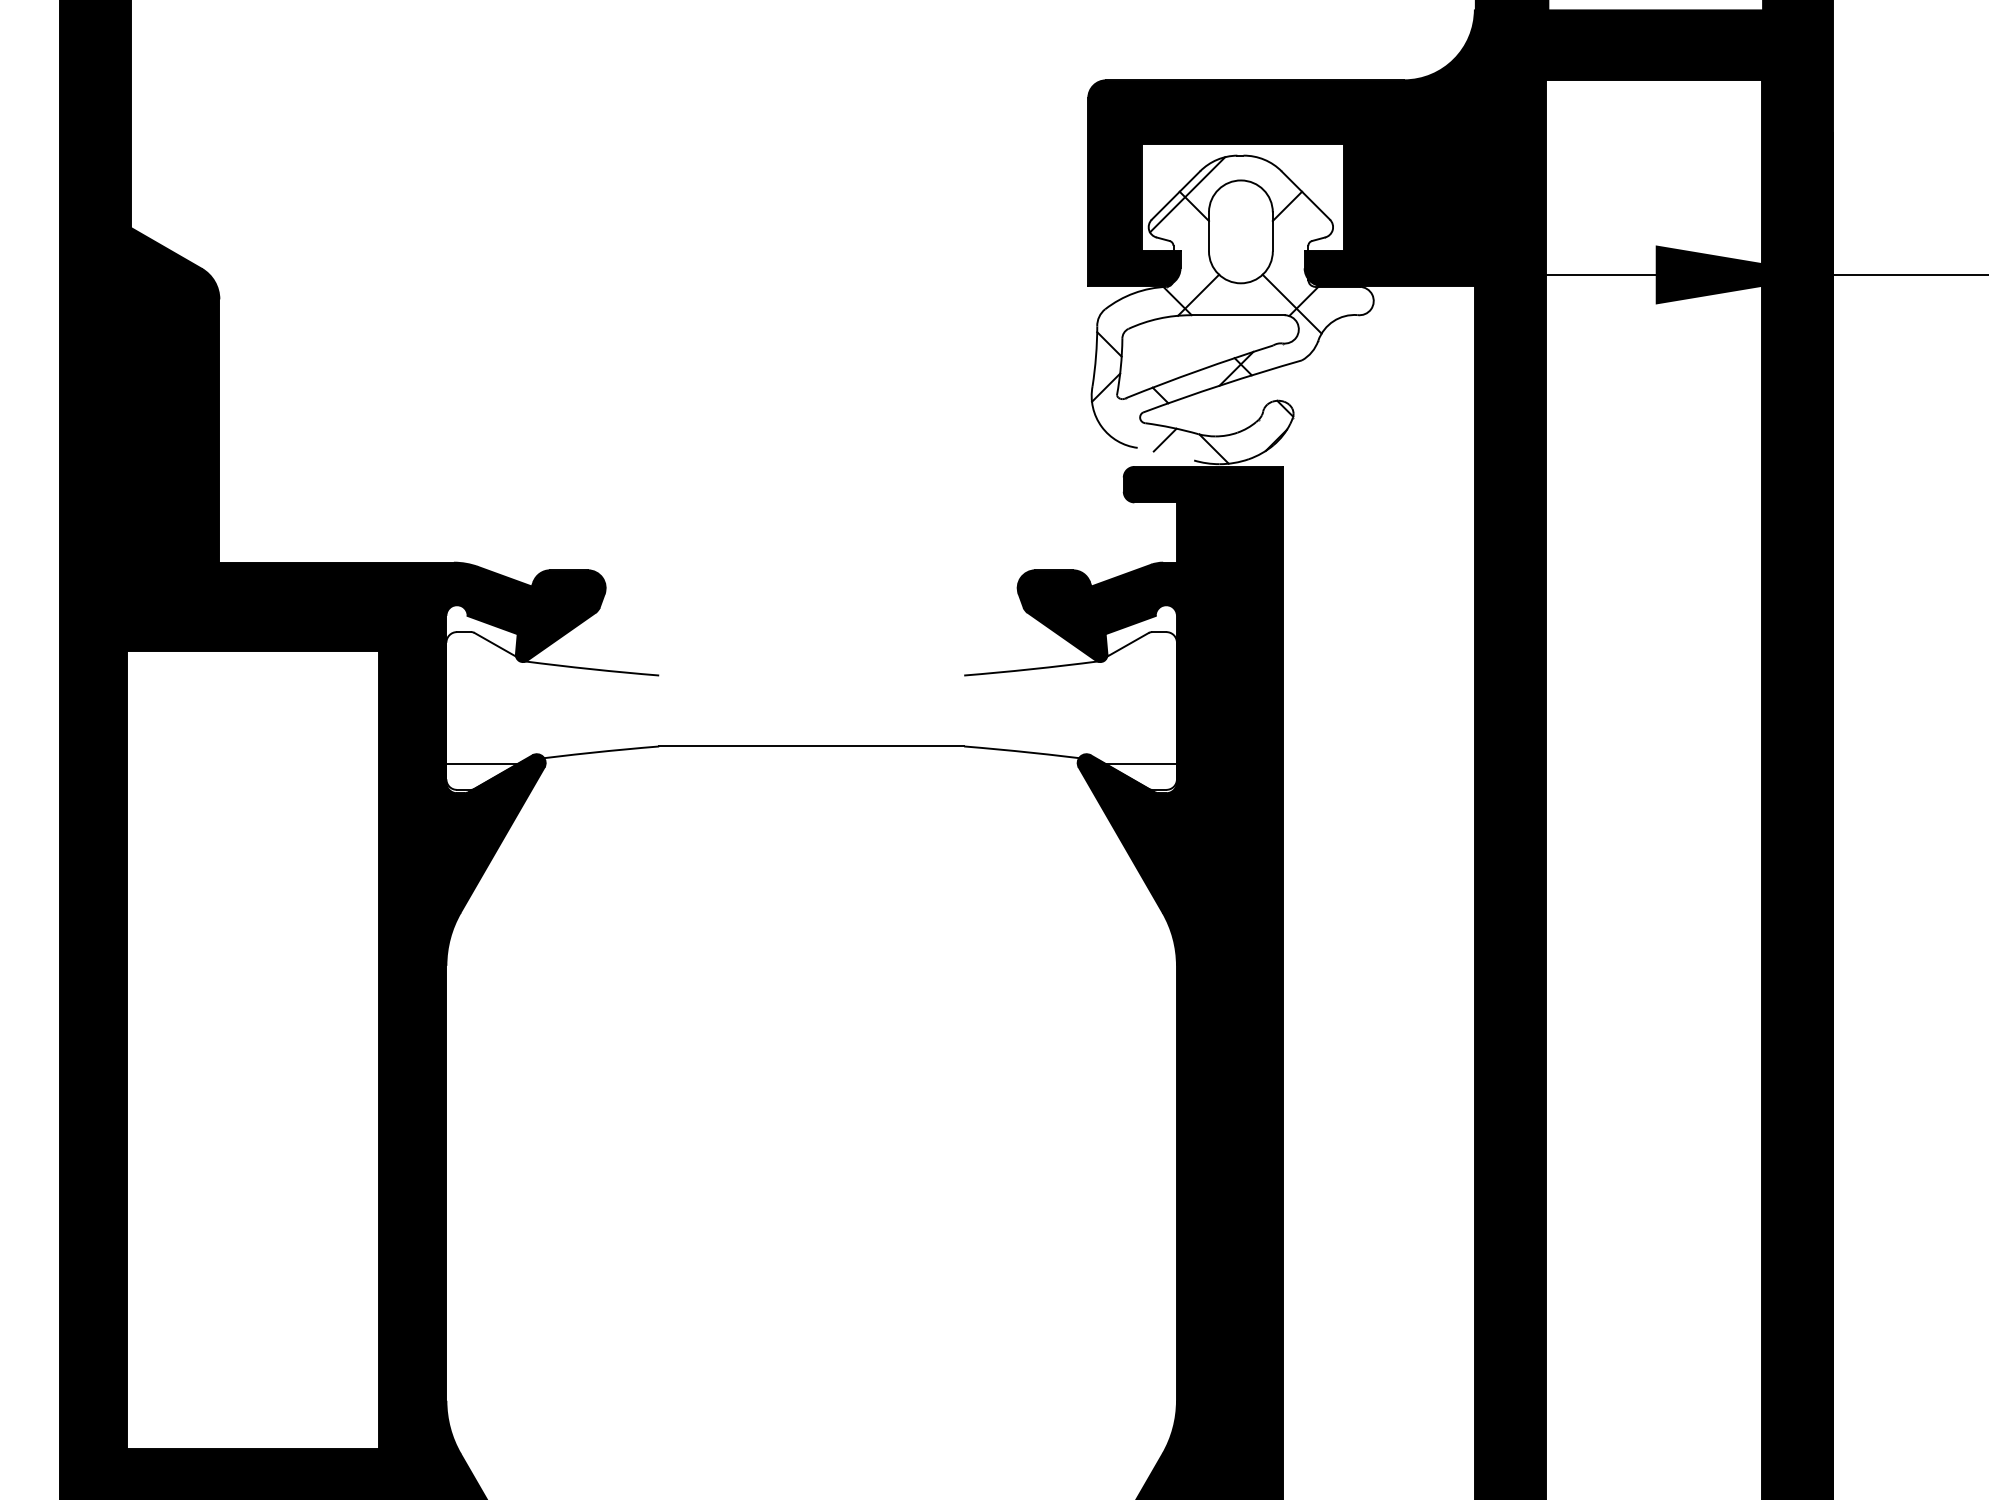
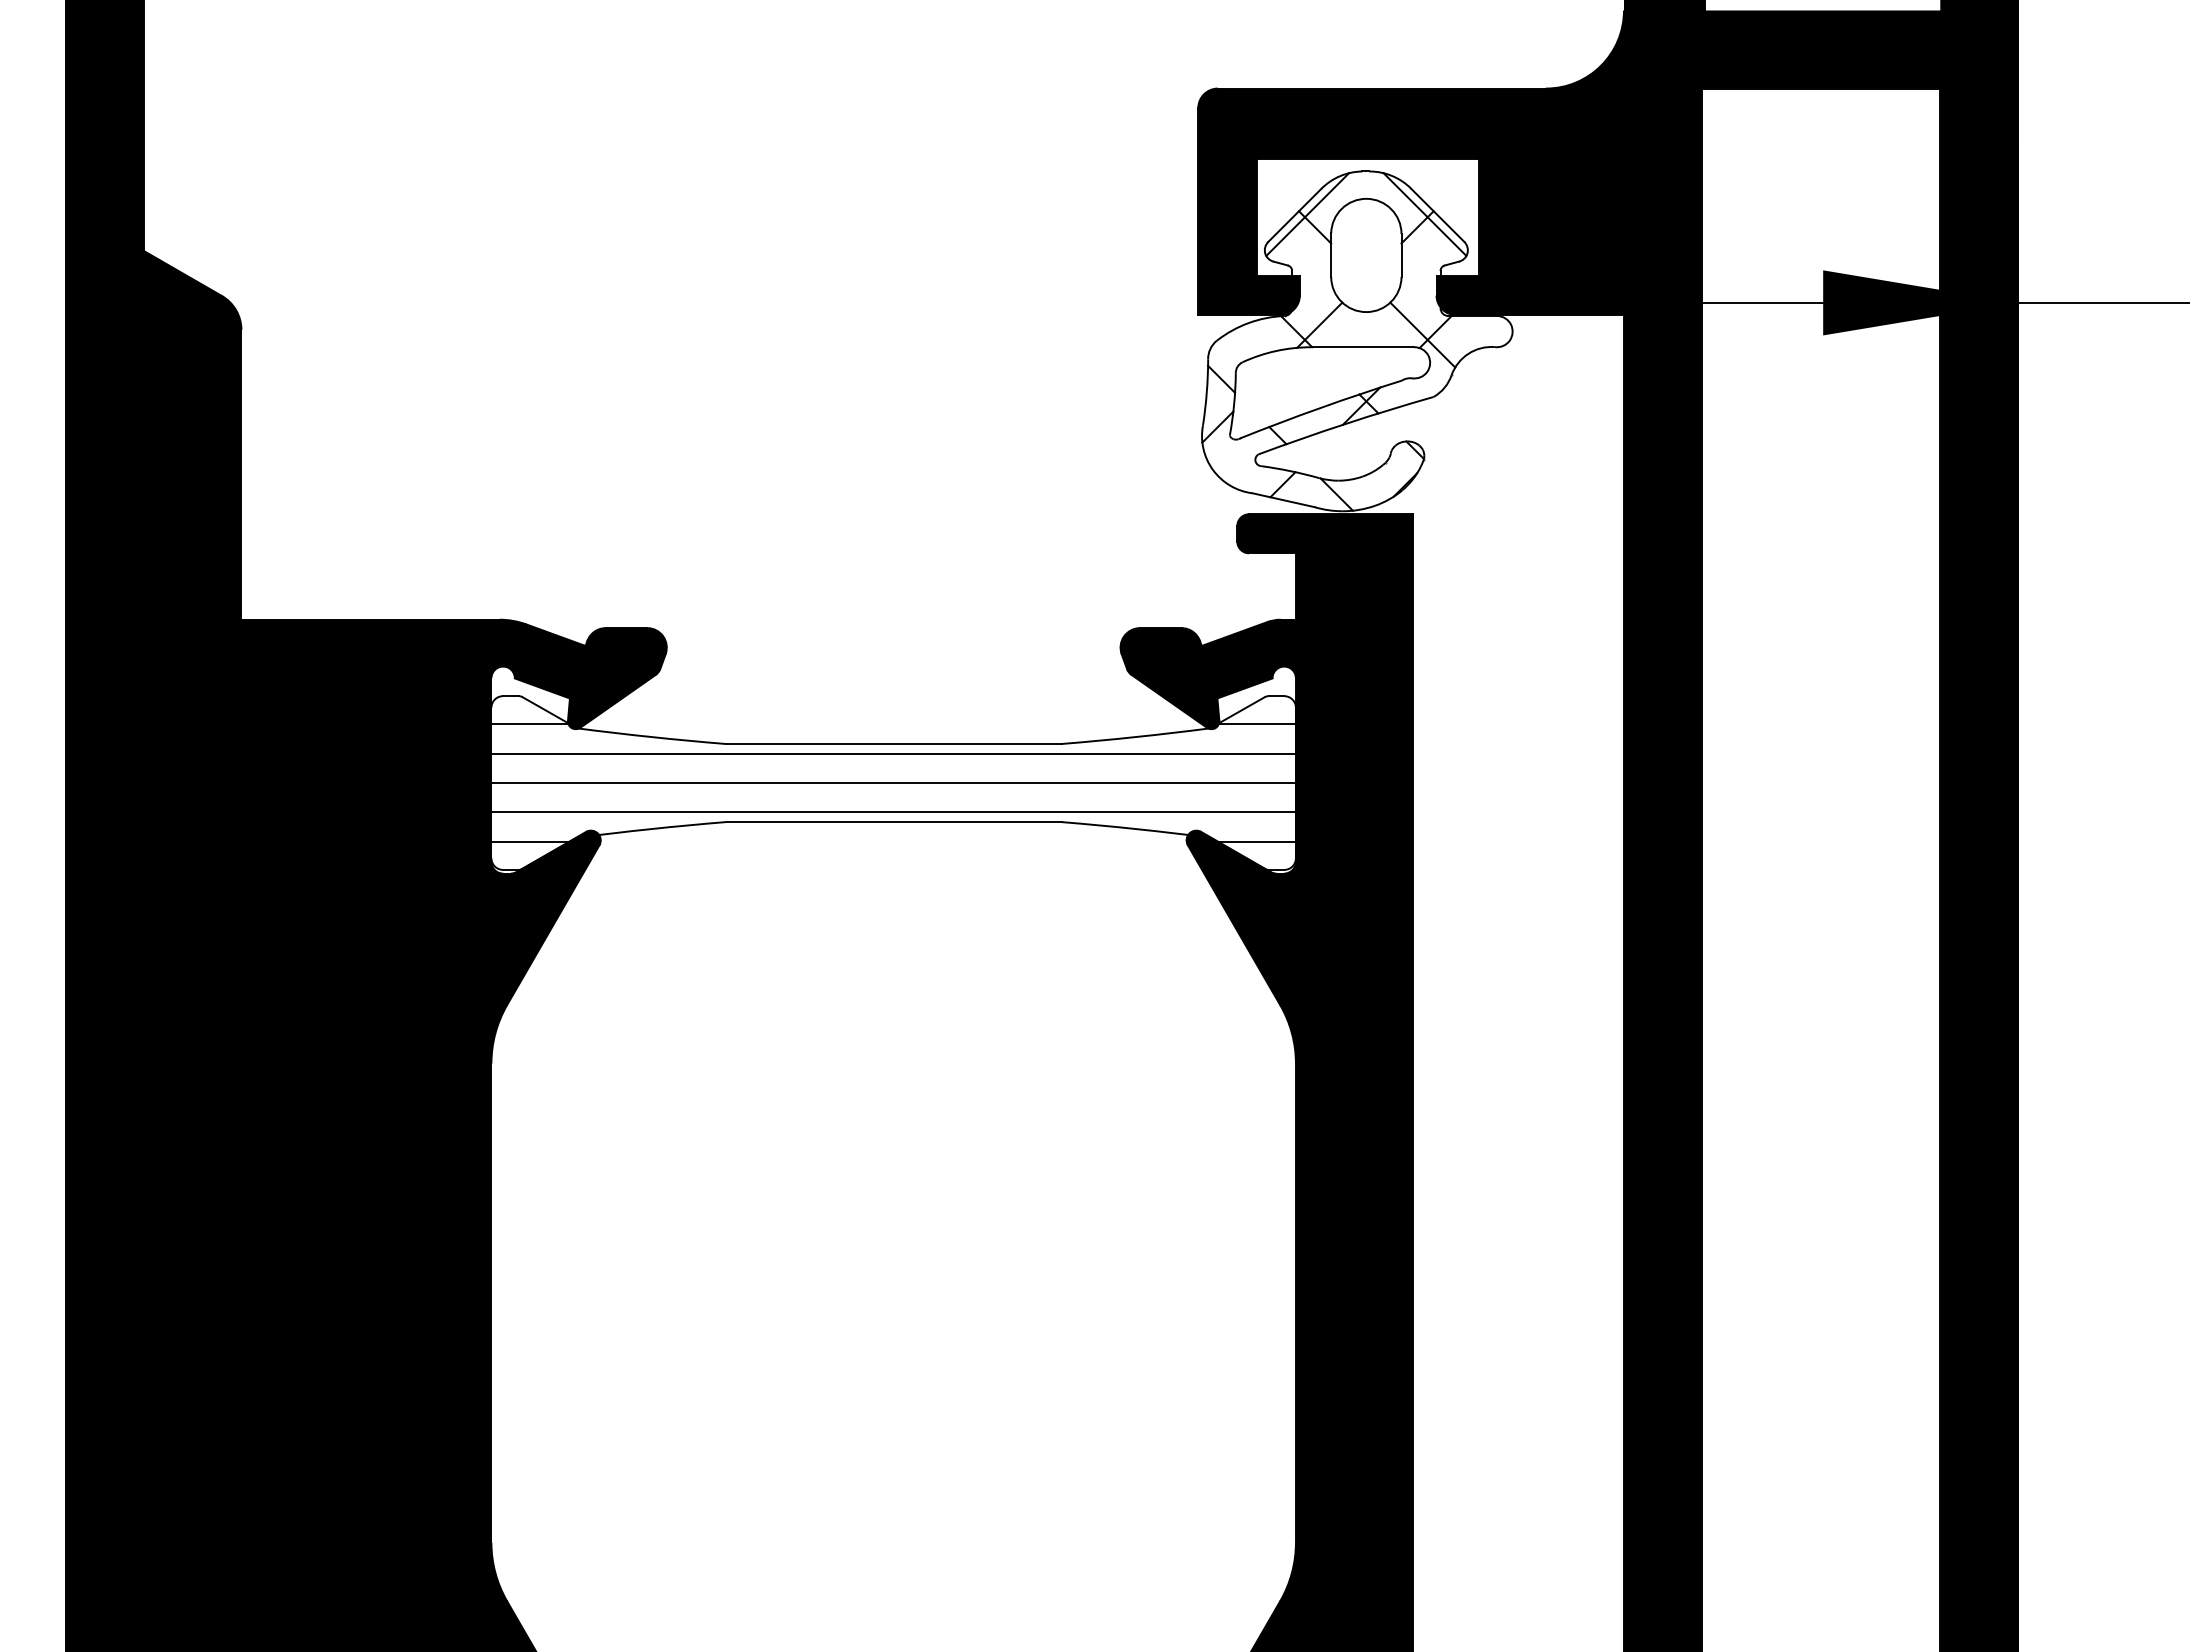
line: (1293, 194) -> (1424, 214), added
line: (1165, 454) -> (1283, 500), added
line: (481, 657) -> (530, 724), added
line: (1140, 657) -> (1255, 724), added
line: (811, 675) -> (893, 743), added
line: (811, 684) -> (893, 753), added
line: (811, 711) -> (893, 783), added
line: (811, 737) -> (893, 812), added

